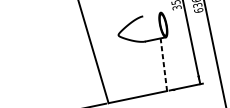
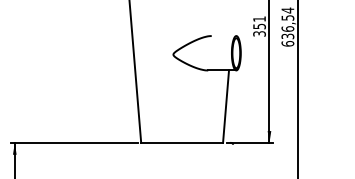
line: (164, 64) -> (226, 106), dashed -> solid

